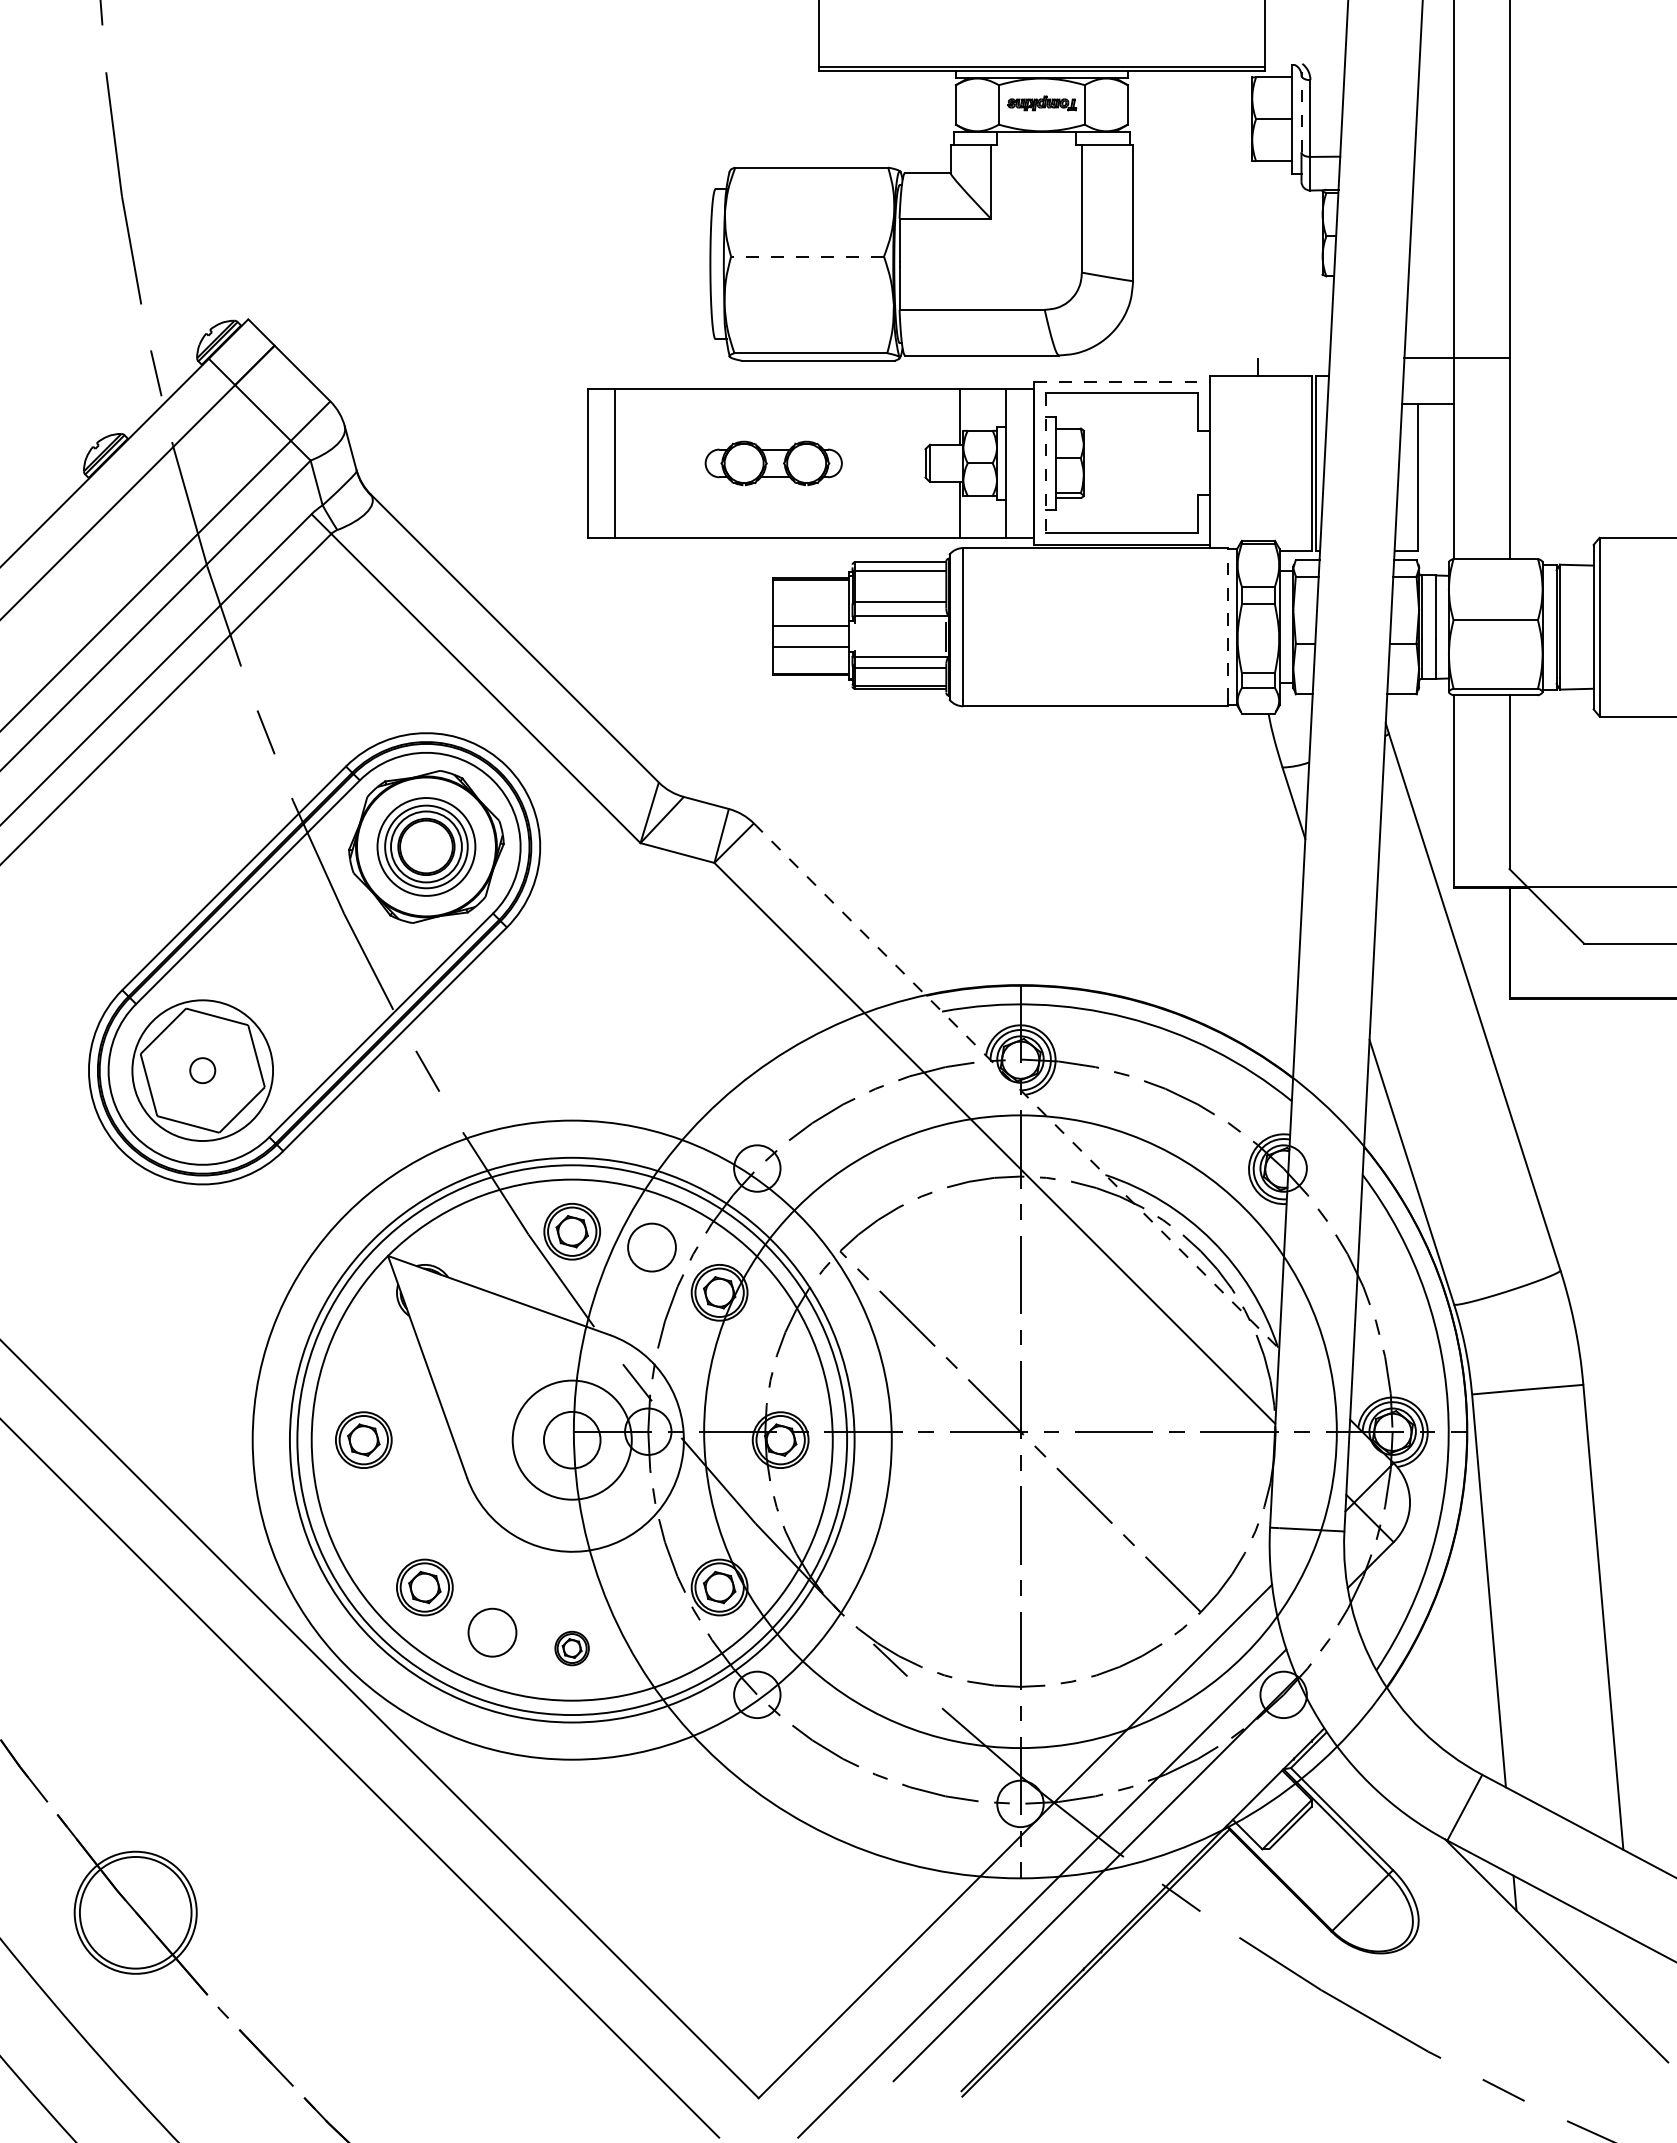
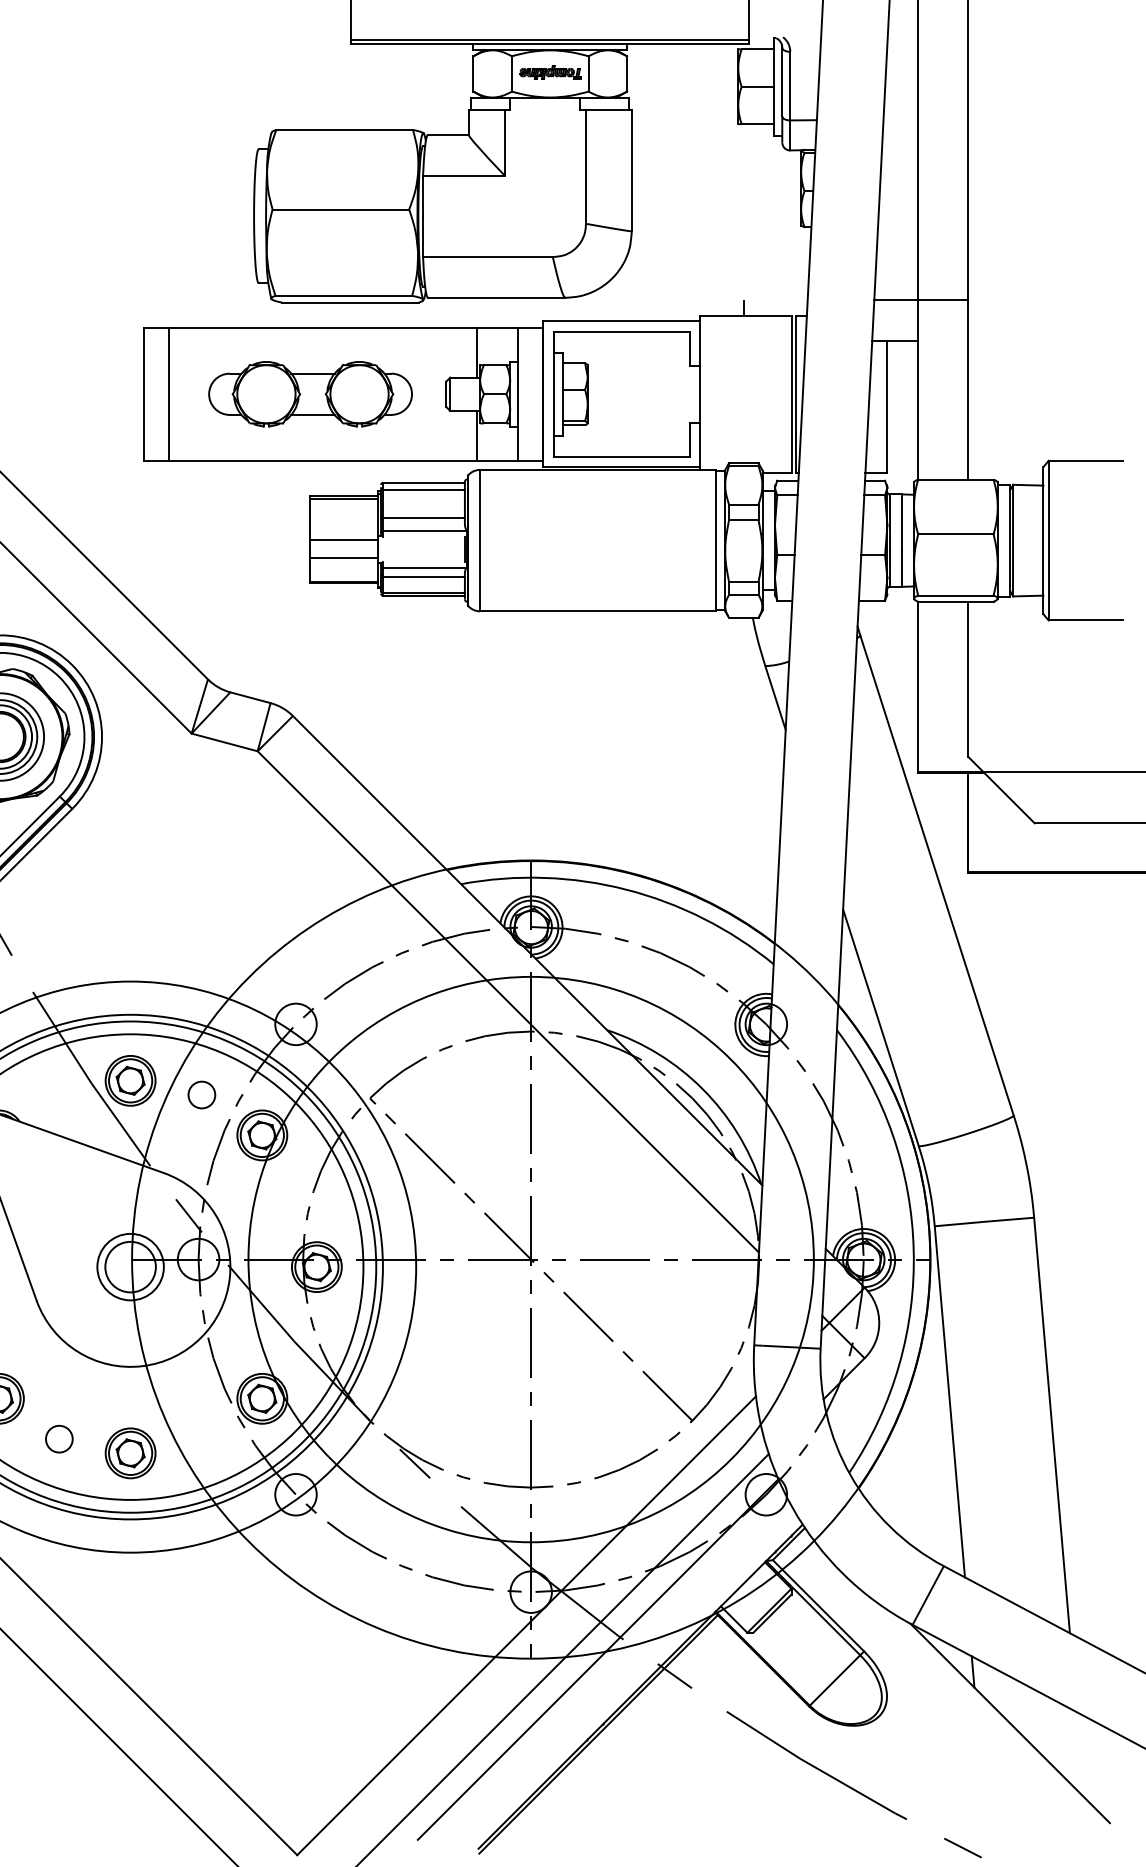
line: (1301, 113) -> (782, 81), dashed -> solid
line: (807, 256) -> (340, 209), dashed -> solid
line: (1122, 381) -> (622, 321), dashed -> solid
part: (773, 463) -> (310, 394), size x1.67
line: (1046, 463) -> (554, 394), dashed -> solid
line: (1227, 623) -> (716, 537), dashed -> solid
line: (1016, 1086) -> (527, 951), dashed -> solid
circle: (651, 1247) -> (201, 1094), size x0.62
circle: (572, 1439) -> (130, 1266), size x0.62
circle: (492, 1632) -> (59, 1438), size x0.62
part: (571, 1648) -> (129, 1453), size x1.67

